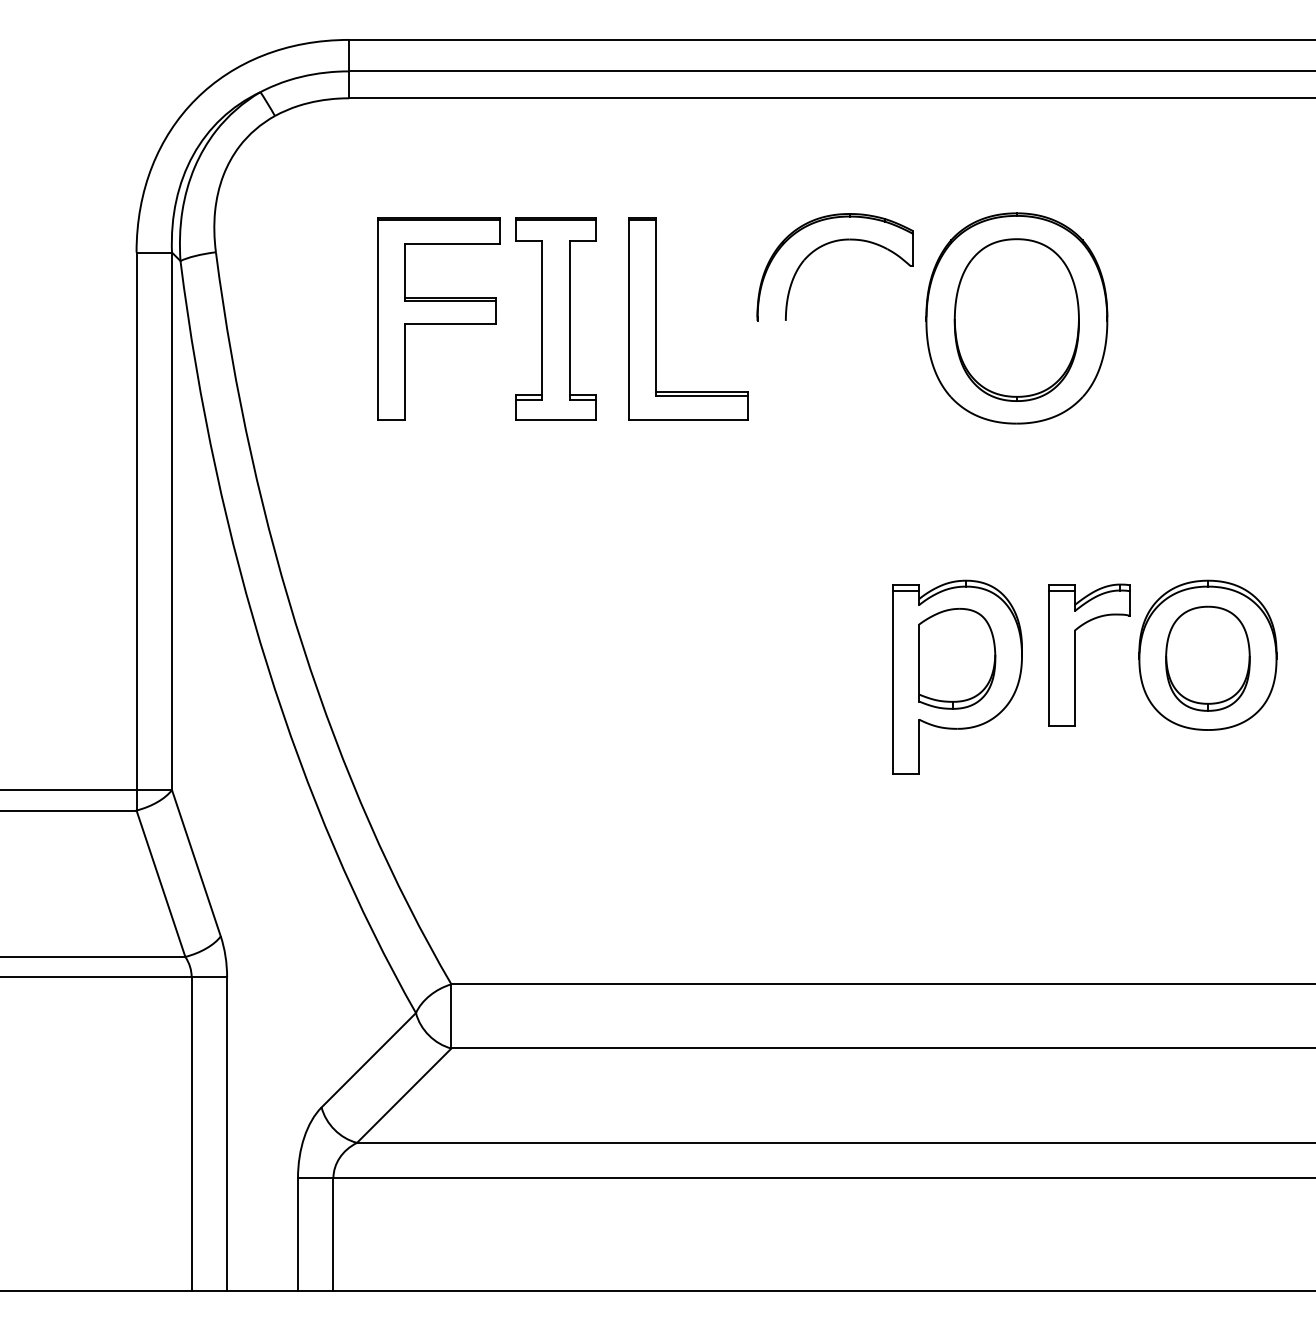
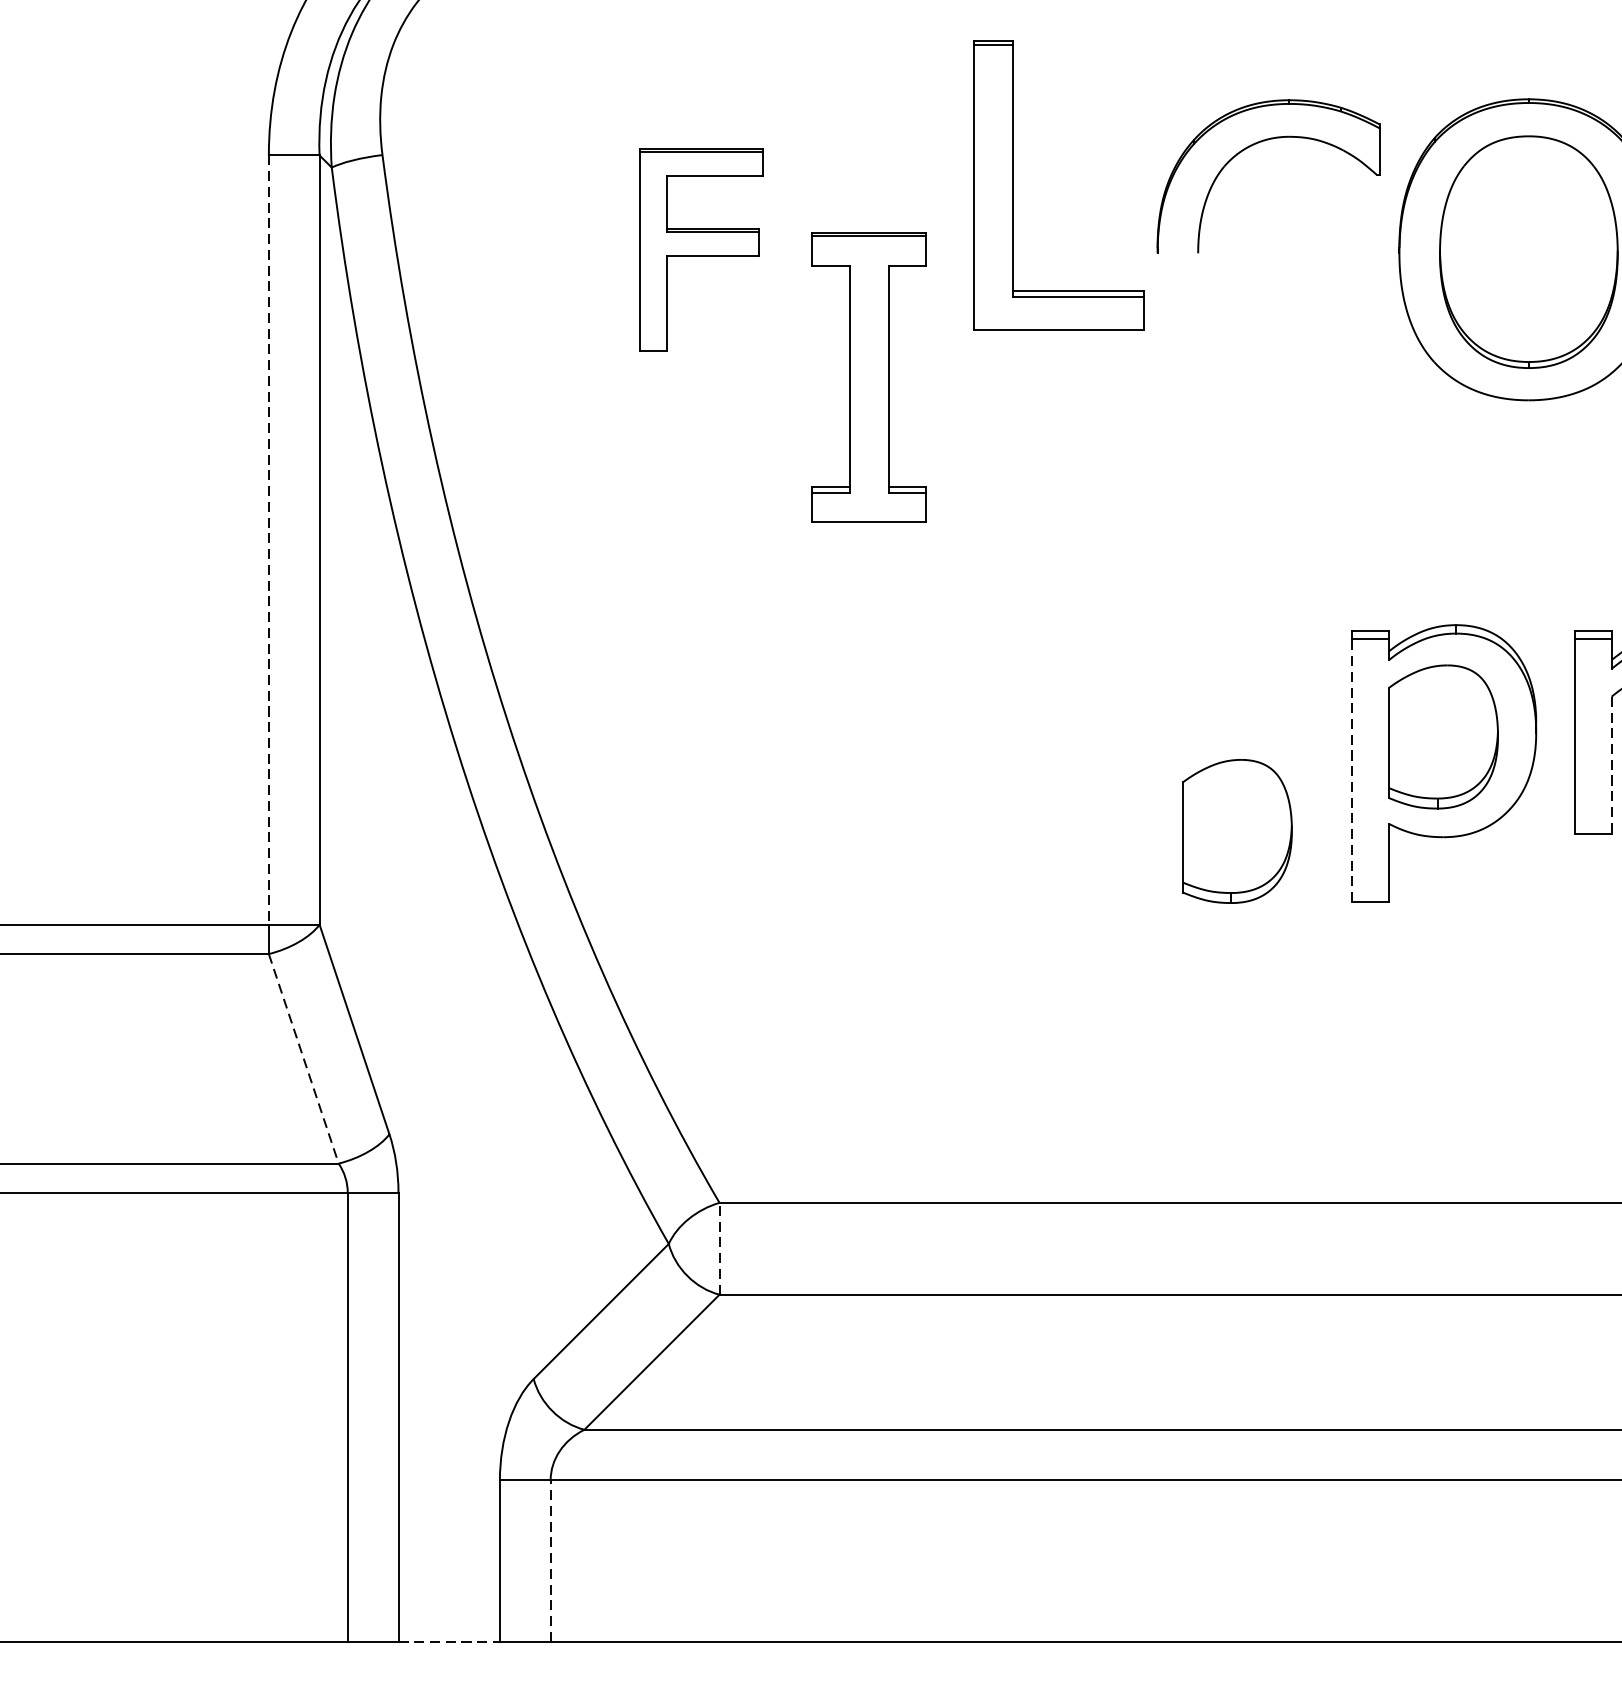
part: (438, 318) -> (701, 249), size x0.7
part: (555, 318) -> (868, 377), moved
part: (656, 318) -> (1013, 185), moved
line: (136, 521) -> (268, 540), solid -> dashed
line: (1074, 678) -> (1611, 765), solid -> dashed
line: (893, 682) -> (1352, 770), solid -> dashed
part: (813, 724) -> (1237, 830), added
line: (161, 884) -> (304, 1059), solid -> dashed
line: (451, 1015) -> (719, 1247), solid -> dashed
line: (333, 1234) -> (550, 1560), solid -> dashed
line: (263, 1291) -> (450, 1642), solid -> dashed

